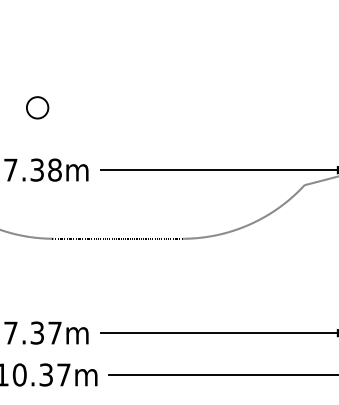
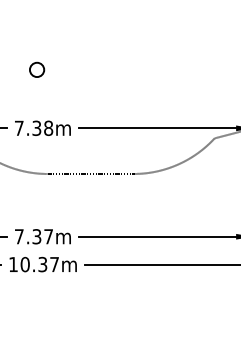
circle: (38, 107) -> (37, 69), moved

